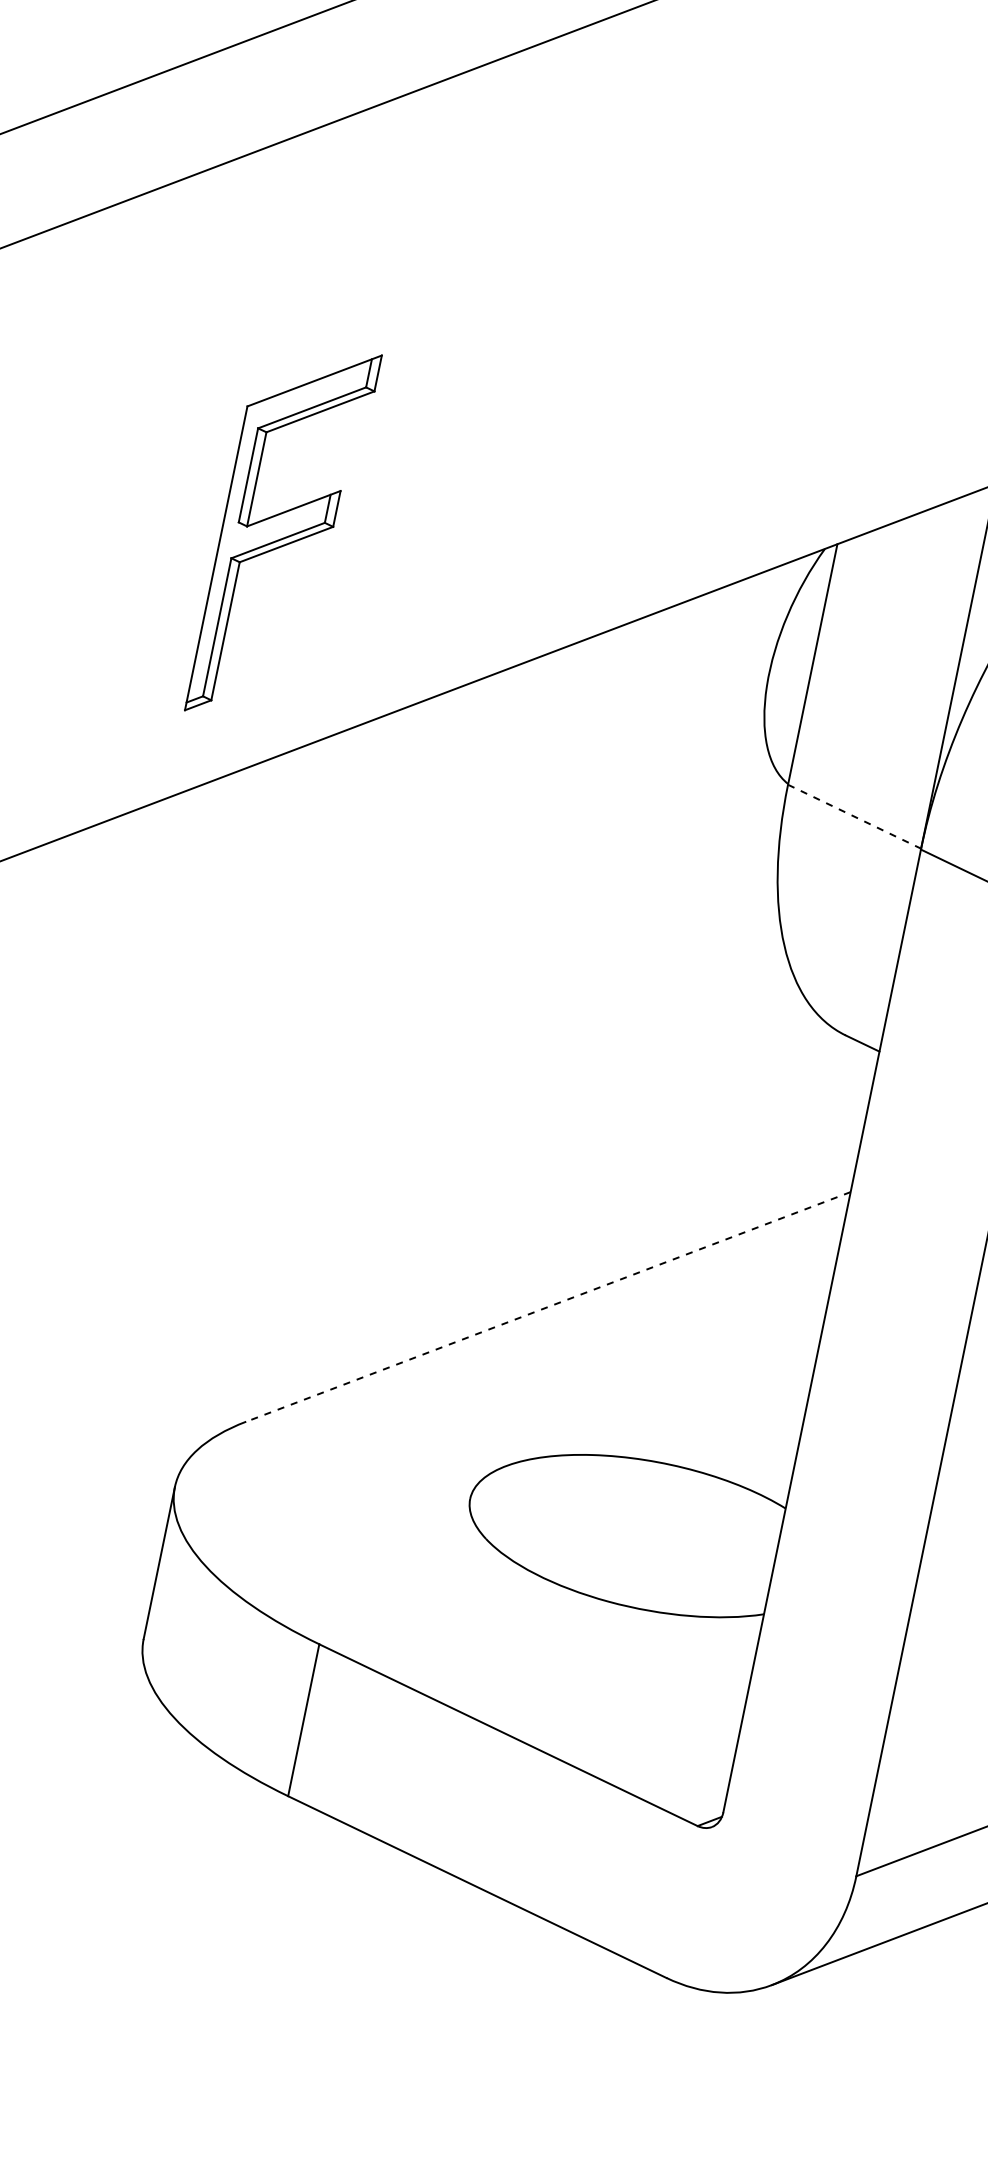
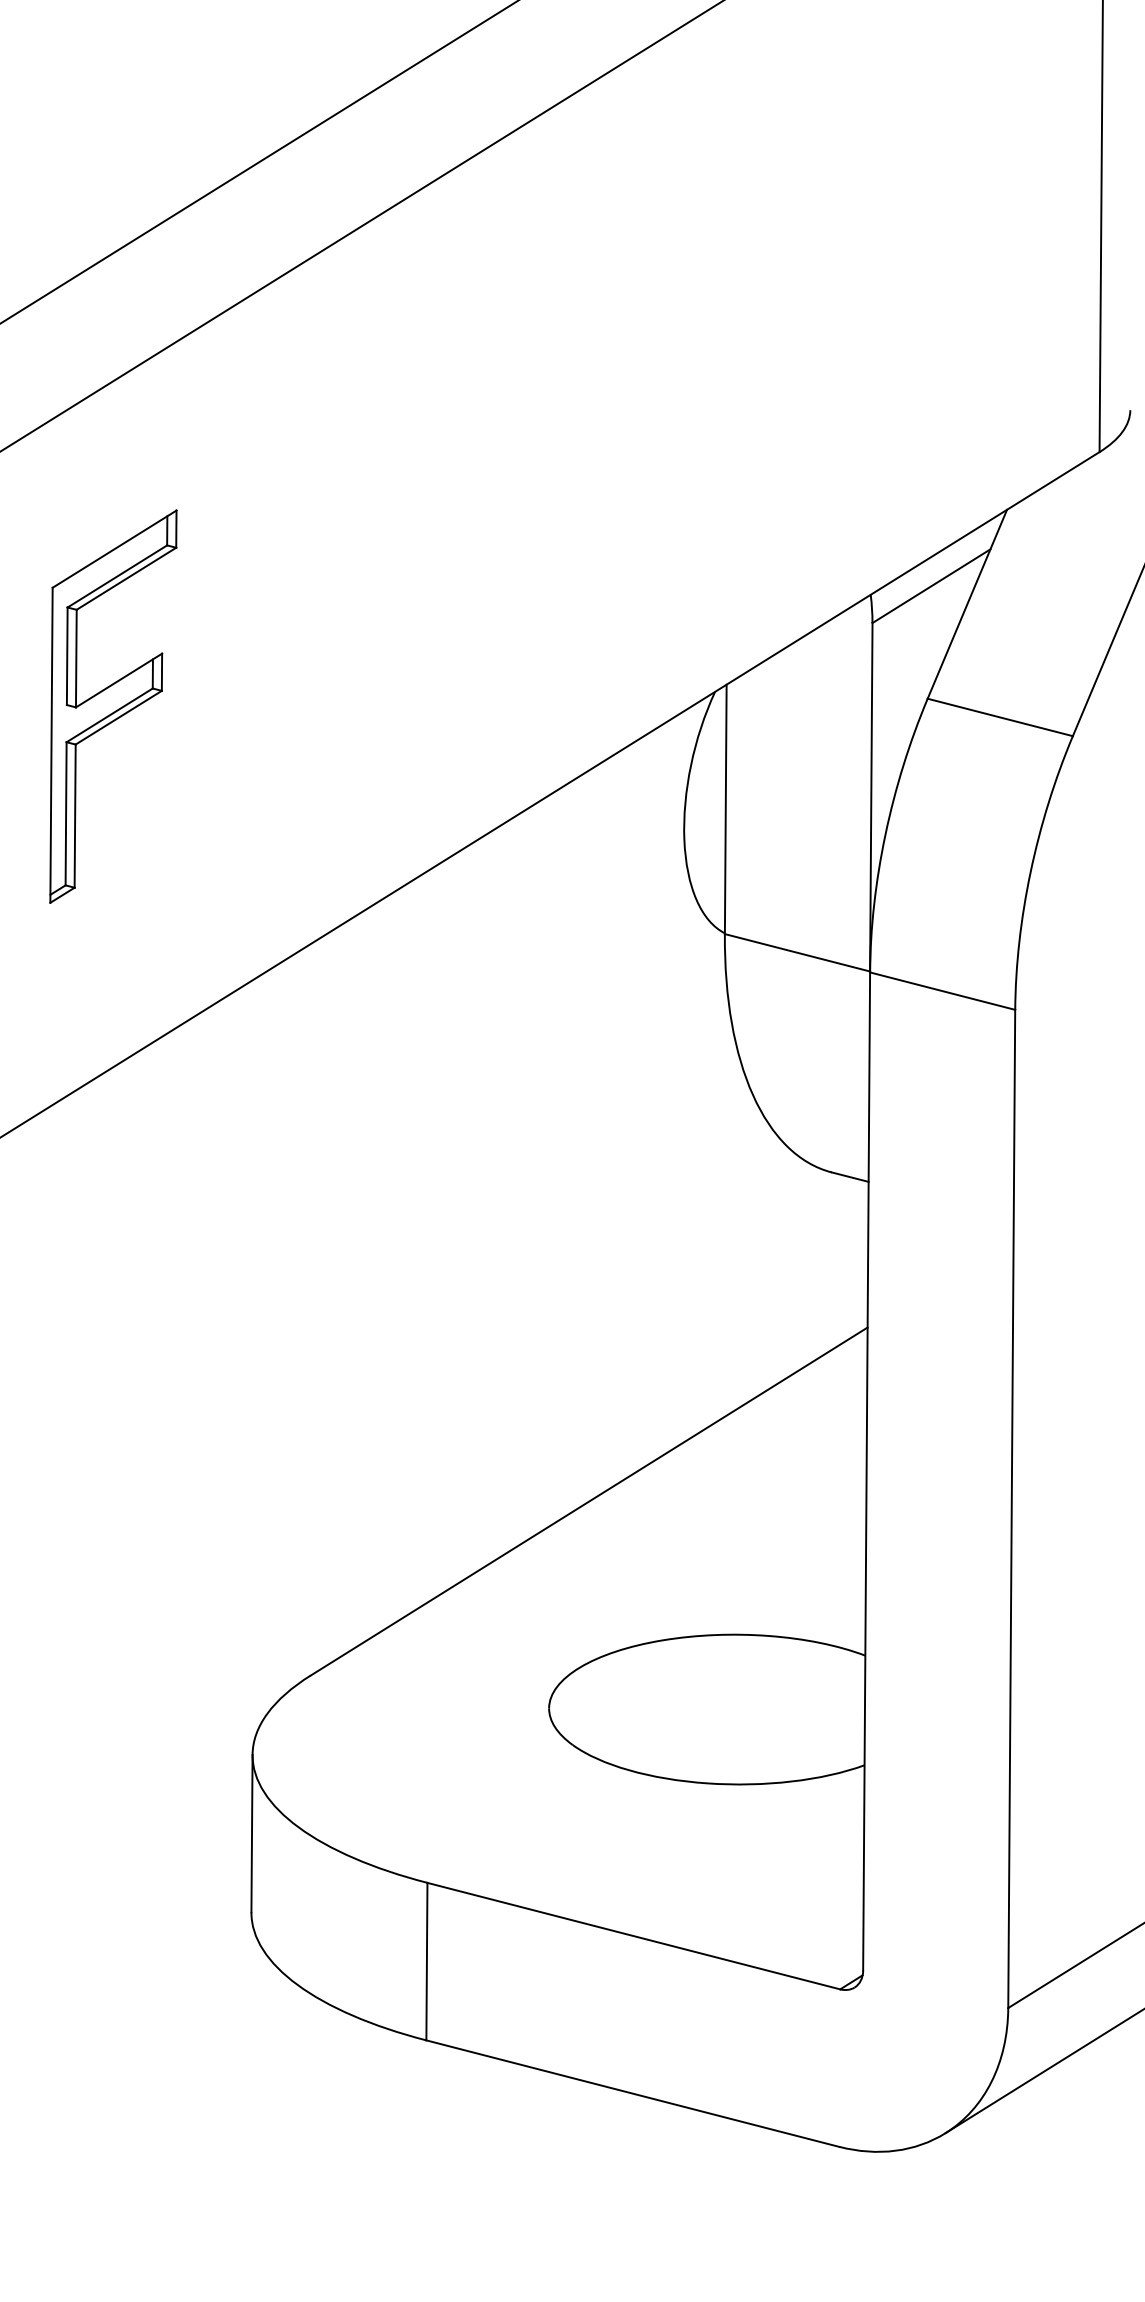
part: (283, 532) -> (113, 706), moved
line: (854, 816) -> (797, 952), dashed -> solid
line: (547, 1306) -> (588, 1501), dashed -> solid

